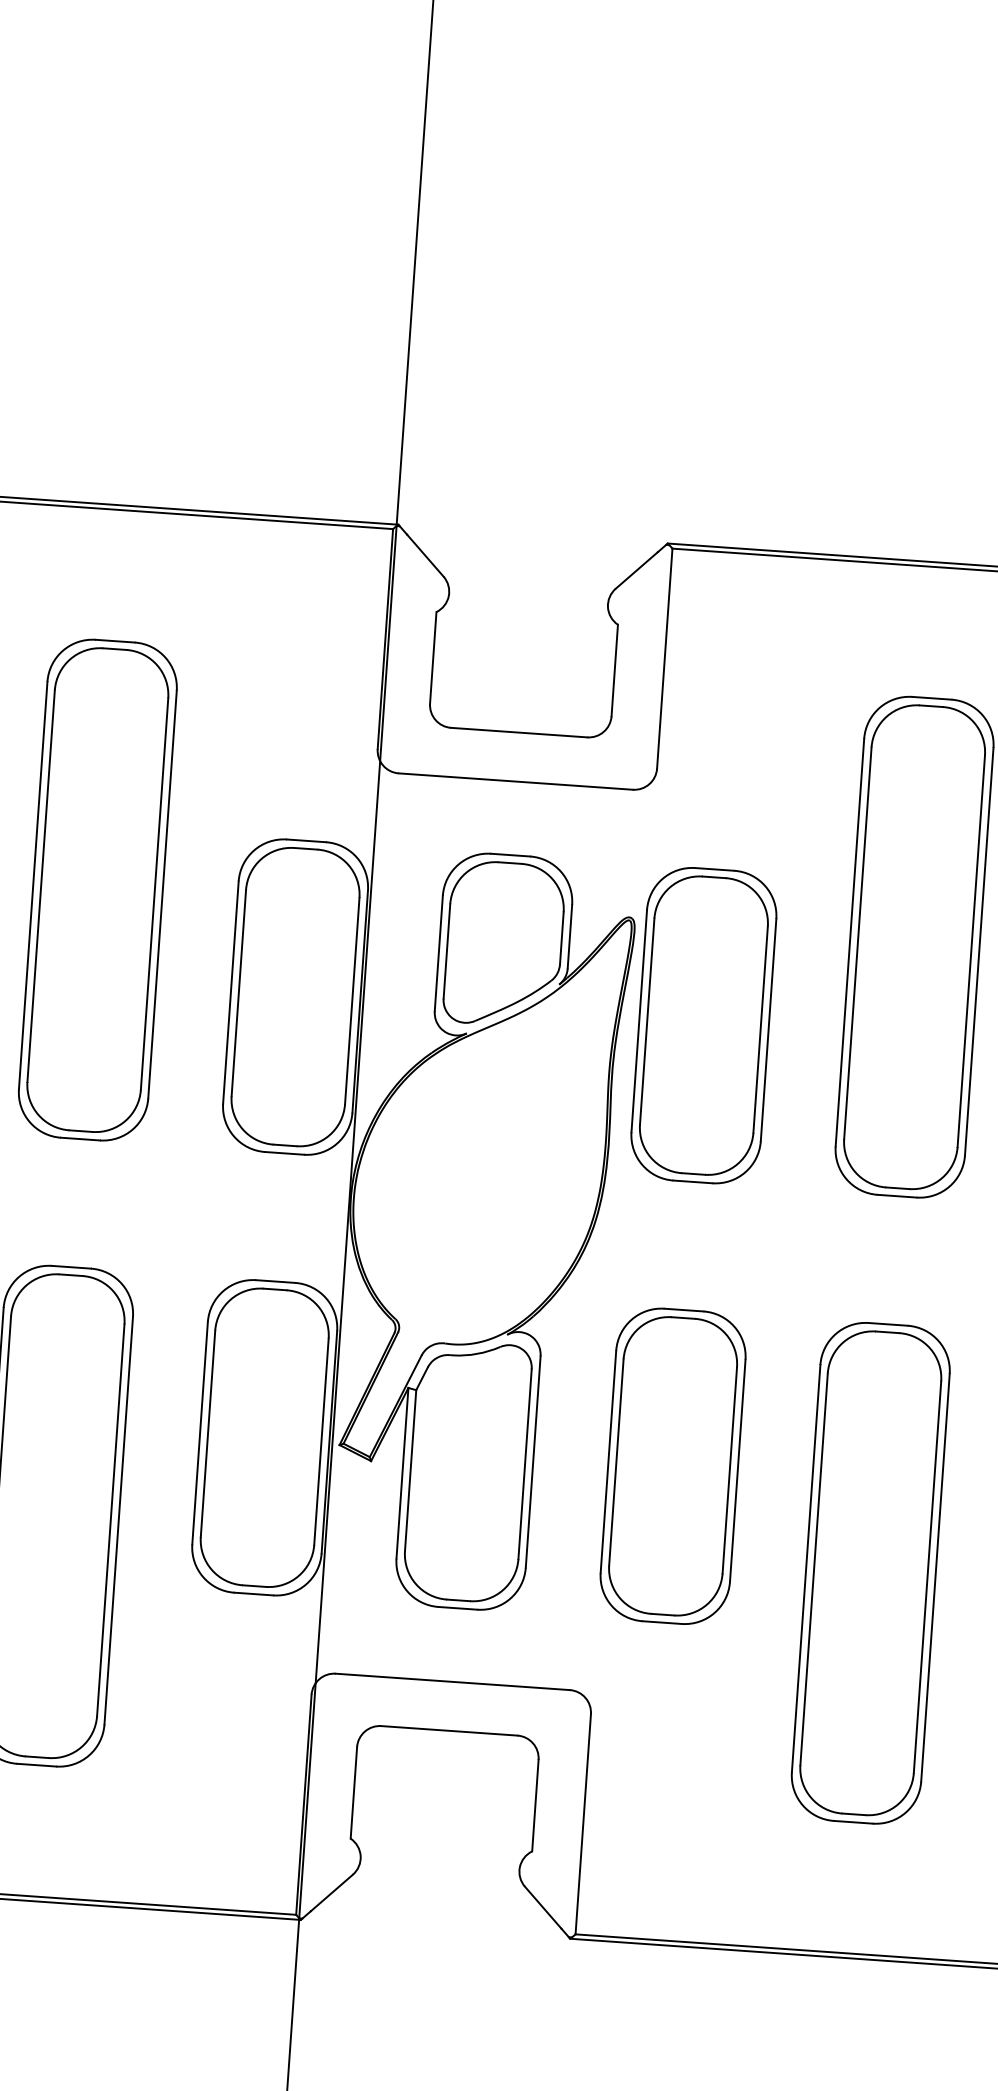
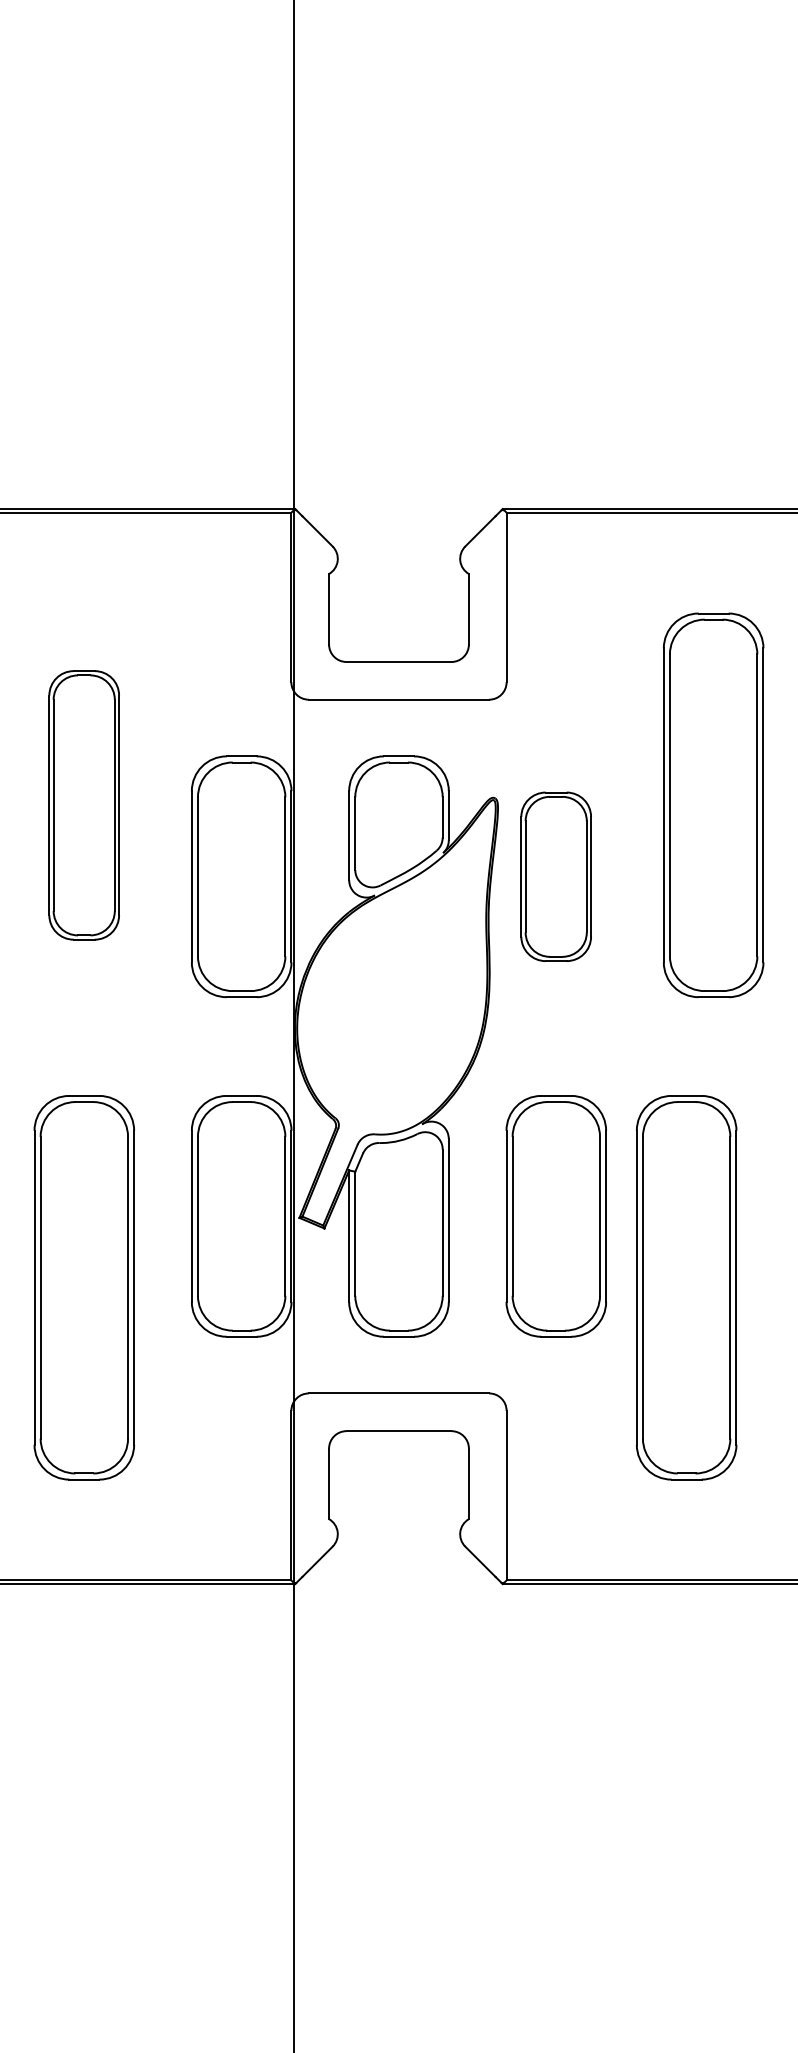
part: (96, 890) -> (83, 805), size x0.7
part: (702, 1025) -> (555, 876), size x0.7
part: (870, 1572) -> (686, 1287), moved

